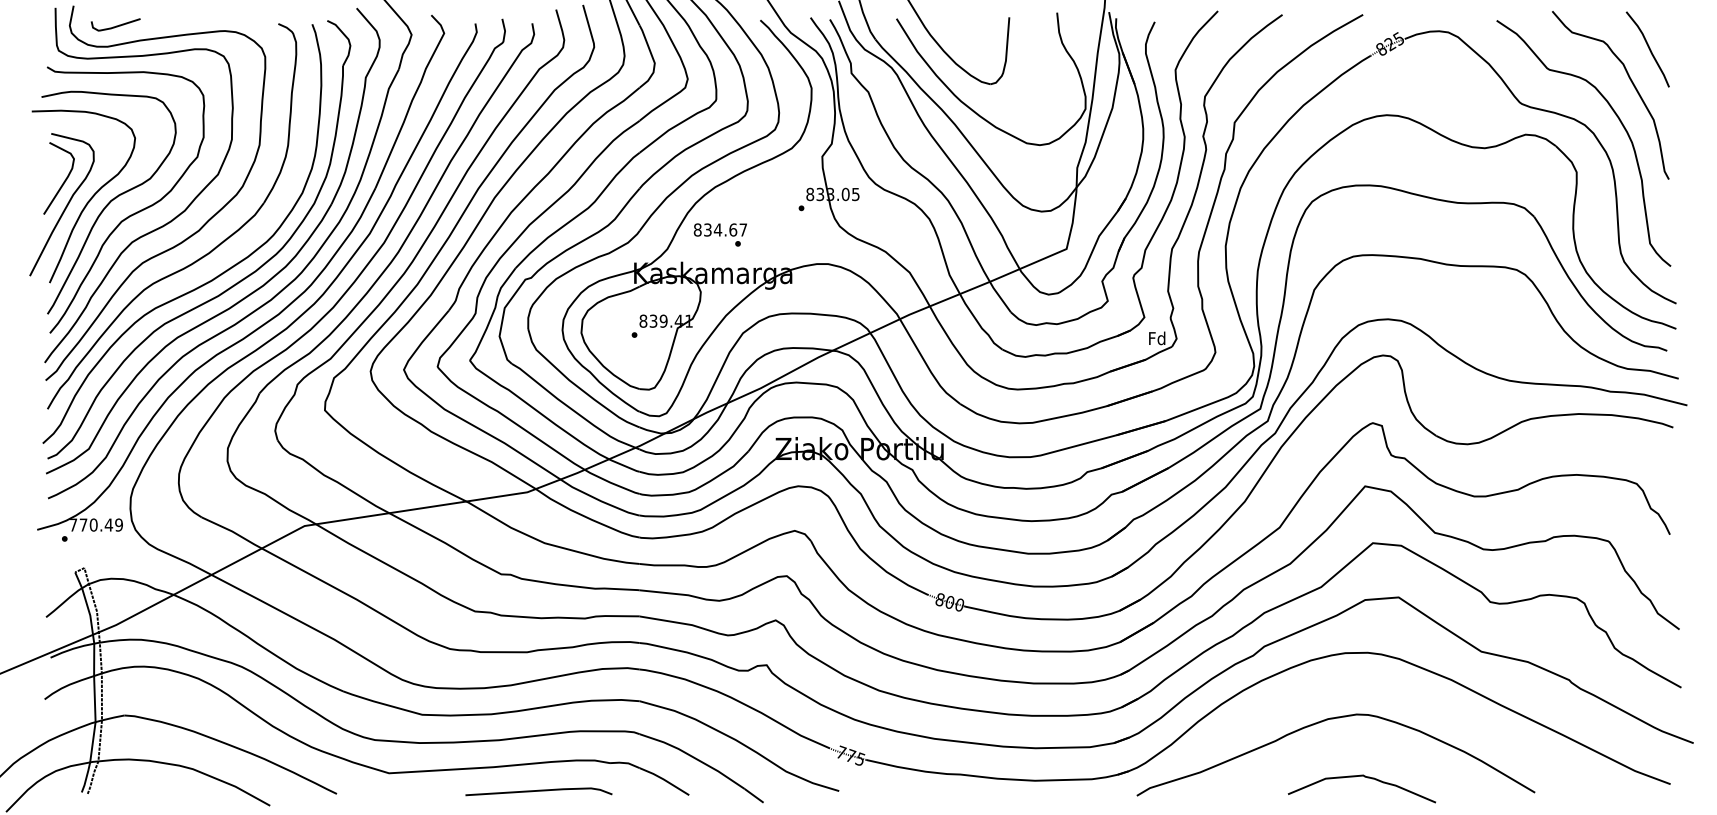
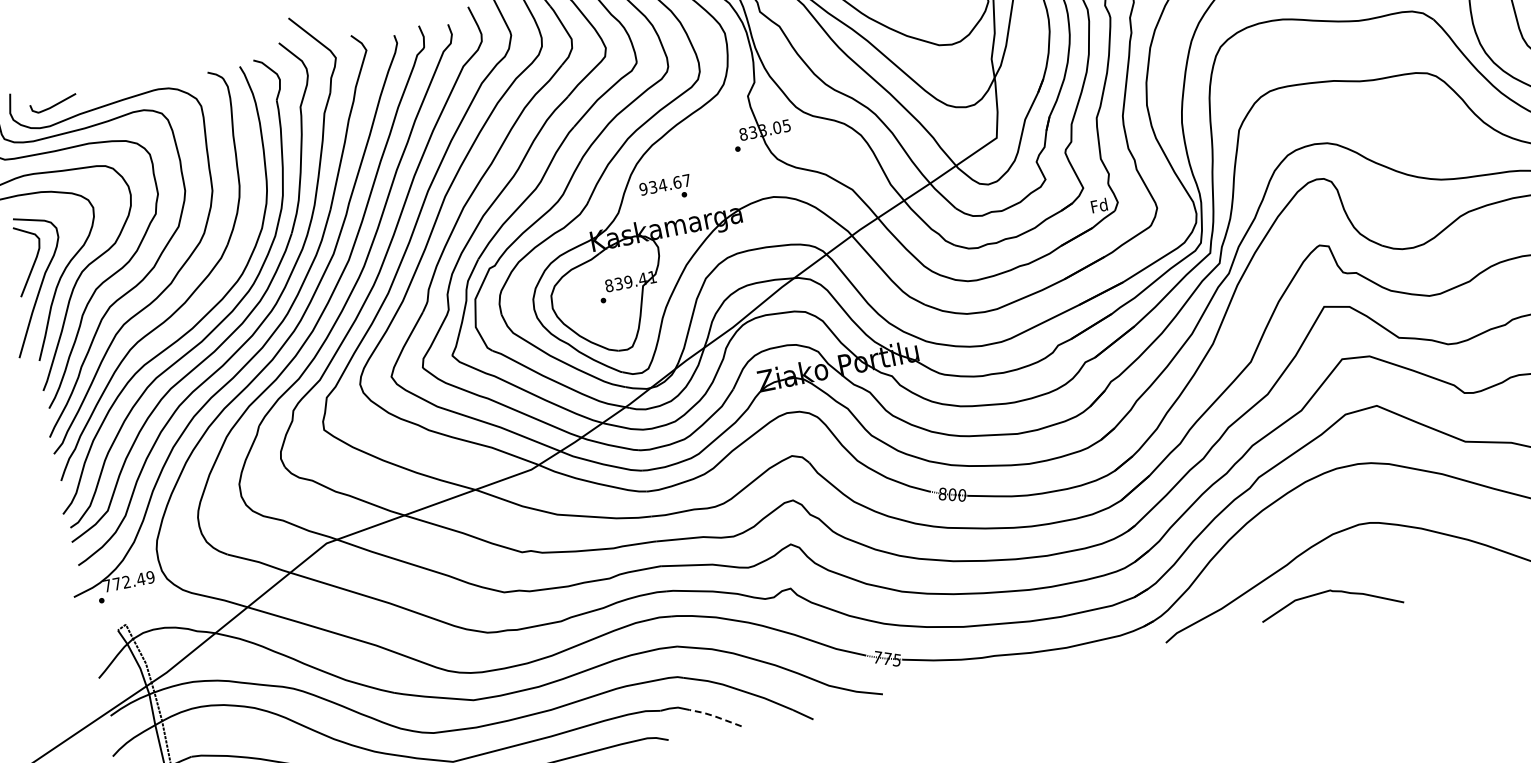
text: (697, 229) -> (643, 188), 834.67 -> 934.67
text: (93, 524) -> (126, 581), 770.49 -> 772.49
curve: (1364, 777) -> (1331, 592), moved
line: (664, 779) -> (715, 716), solid -> dashed

